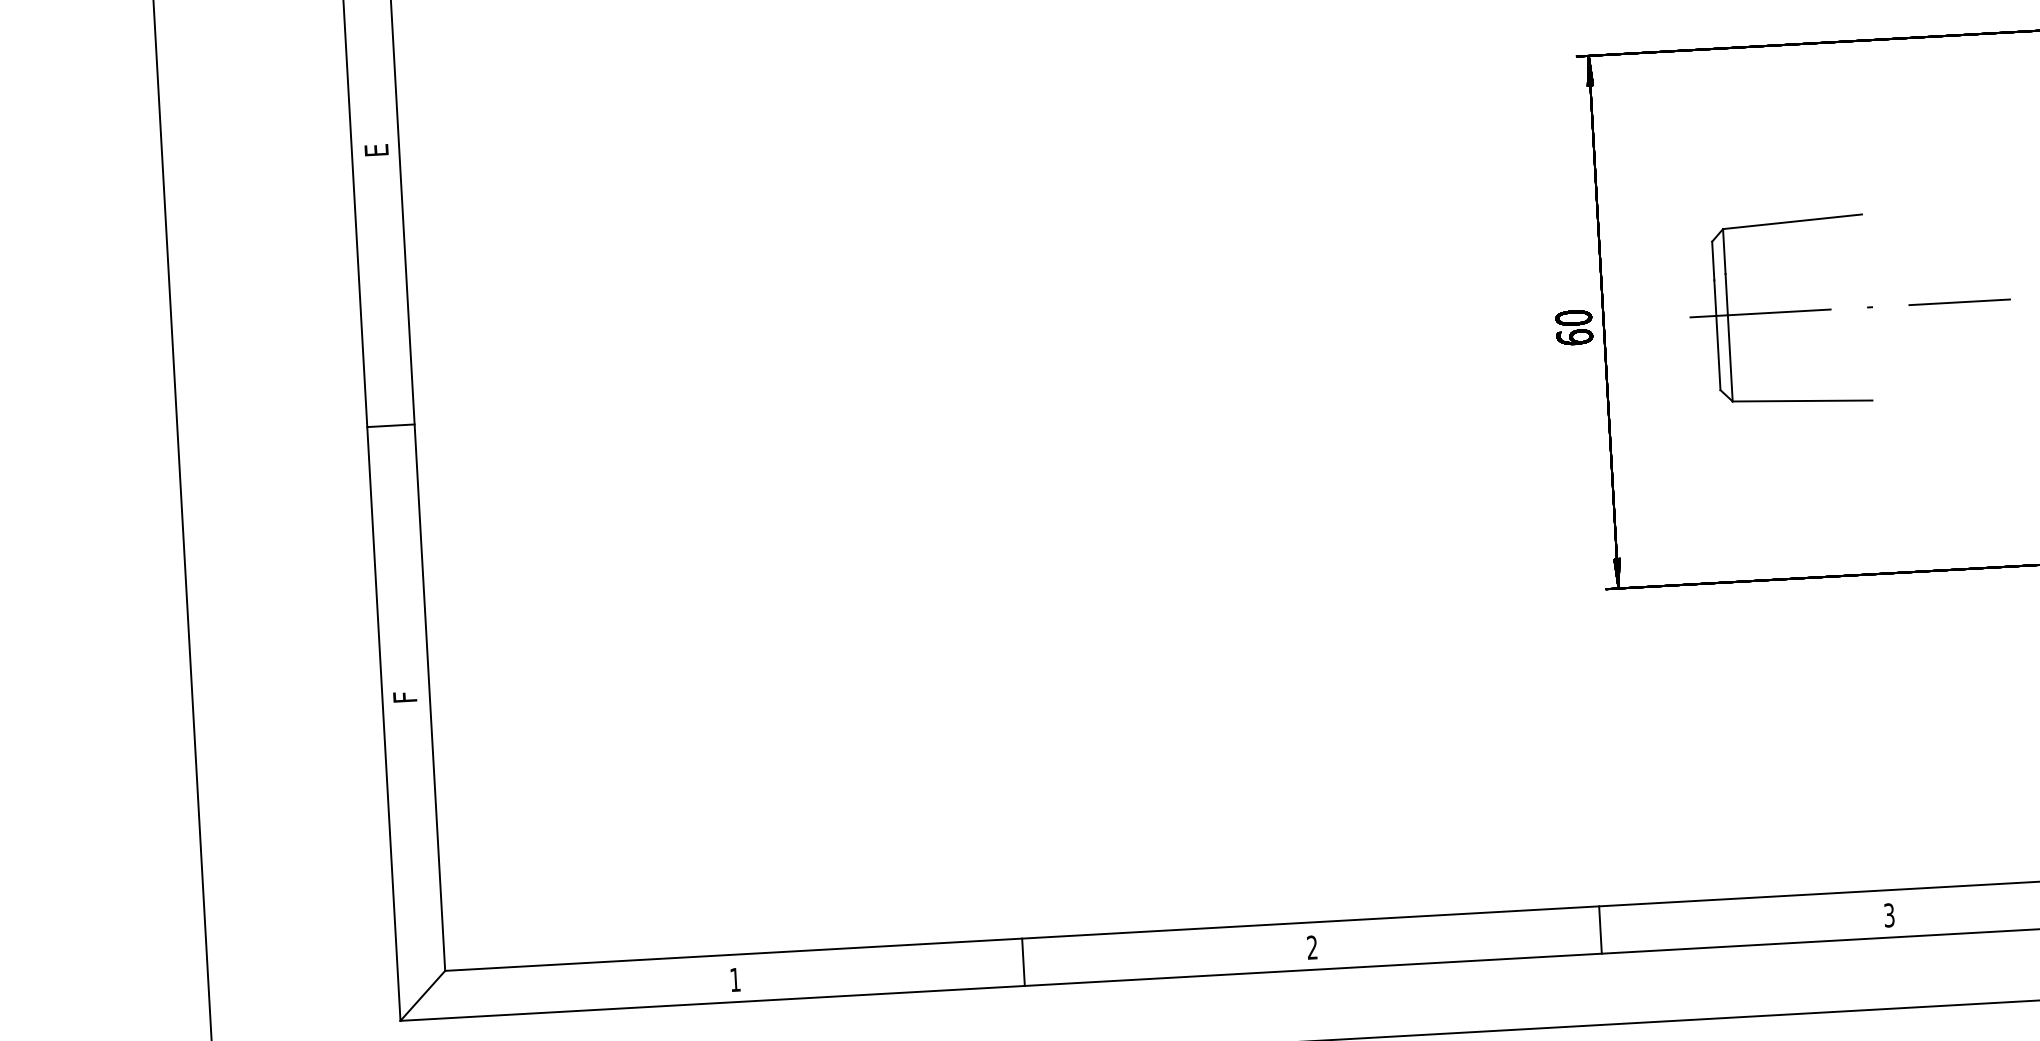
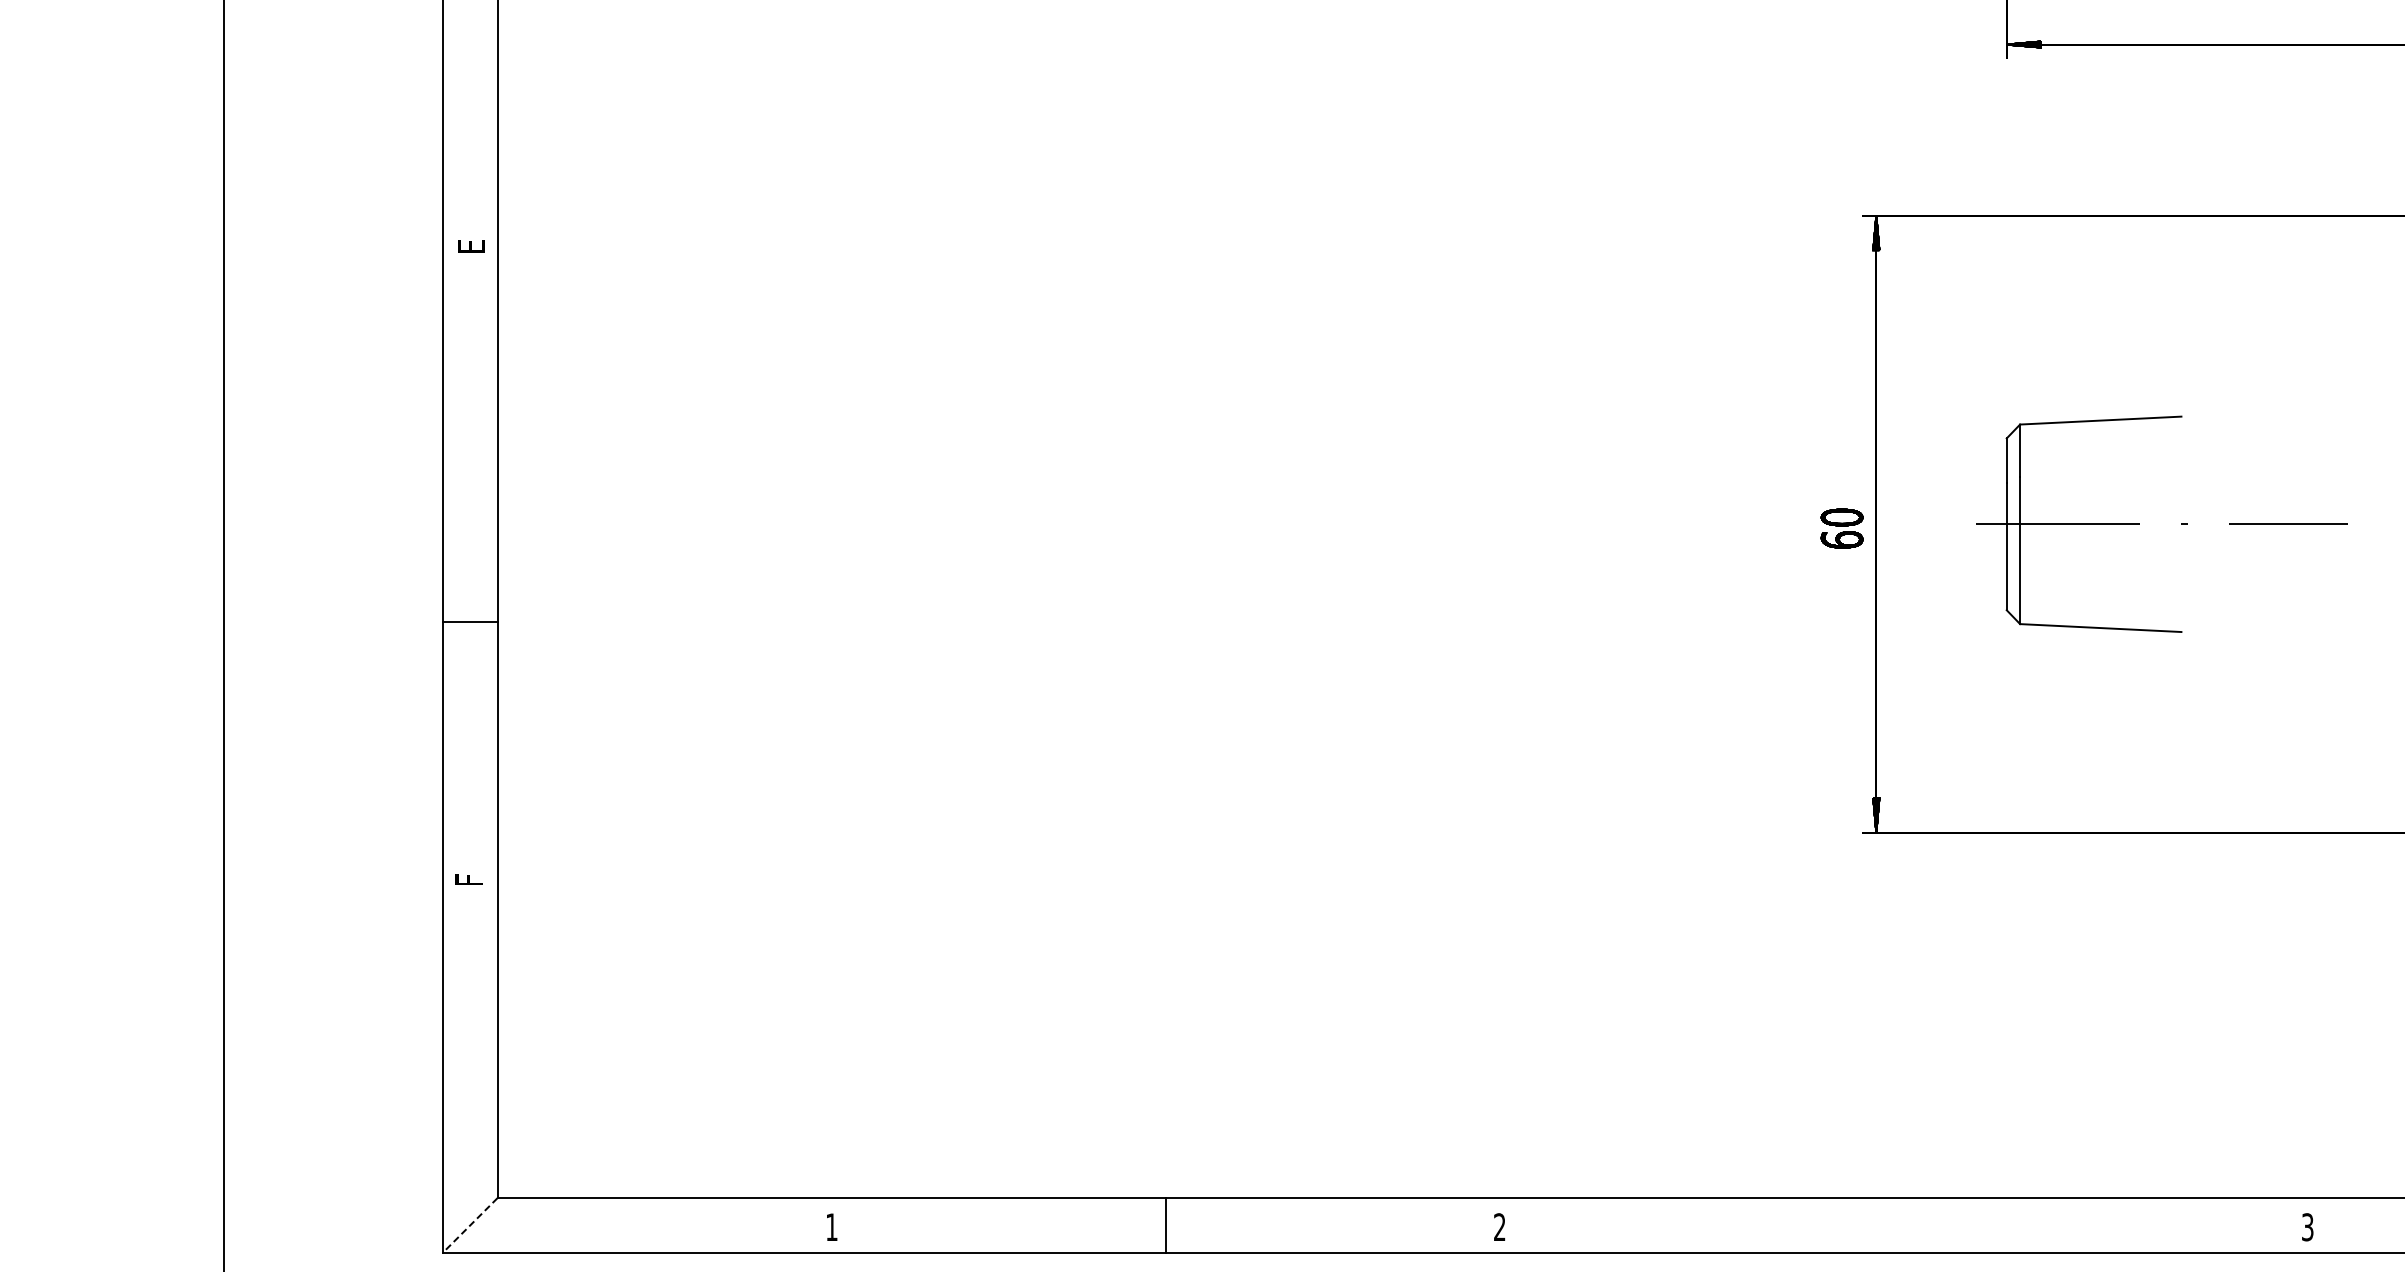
line: (390, 425) -> (469, 621), moved
text: (1889, 915) -> (2307, 1227), moved
line: (1600, 930) -> (1833, 1225), removed
line: (423, 995) -> (470, 1225), solid -> dashed

